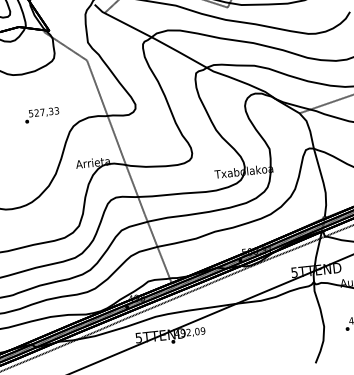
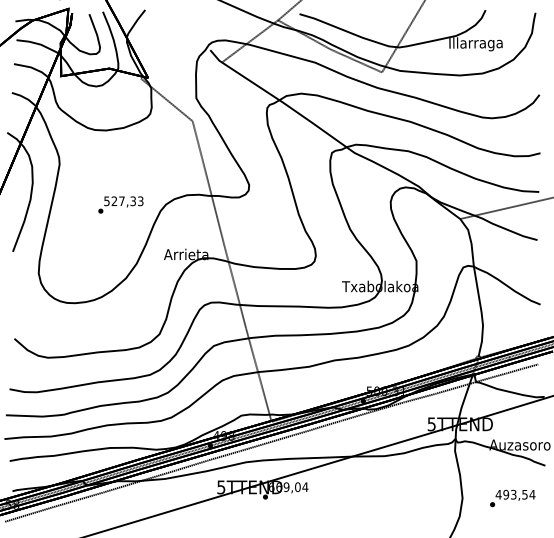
text: (41, 114) -> (120, 204), moved
text: (190, 332) -> (288, 487), 492,09 -> 669,04

